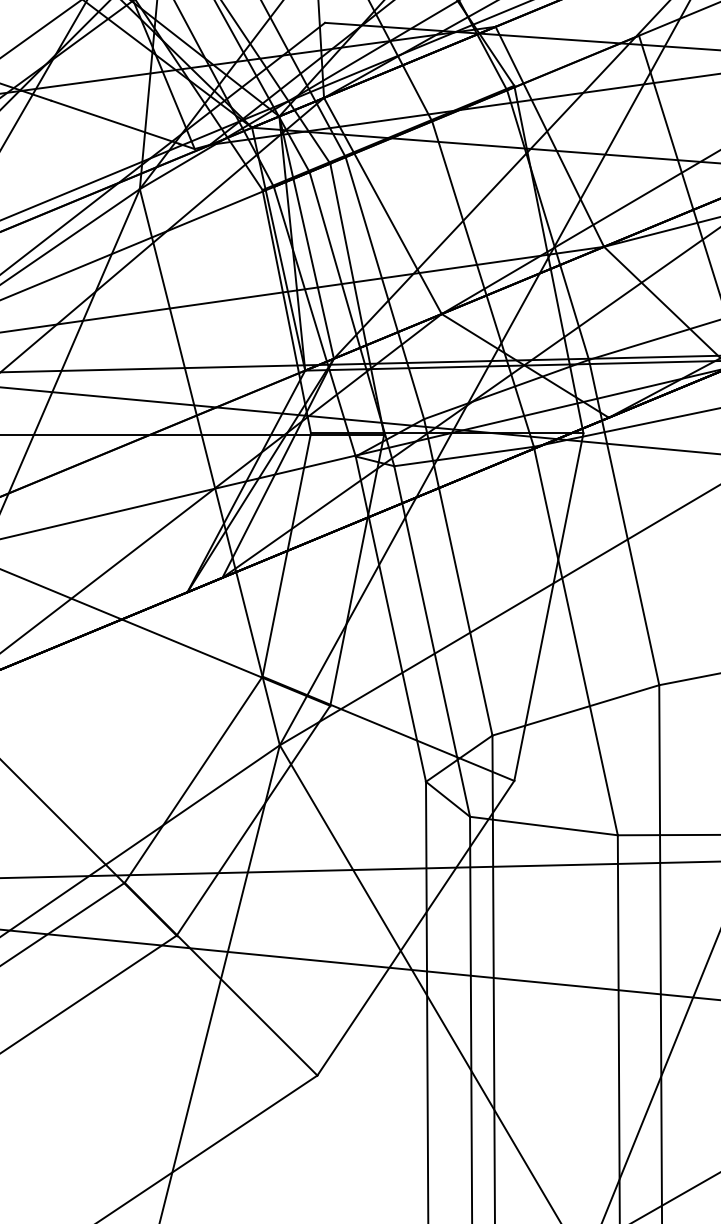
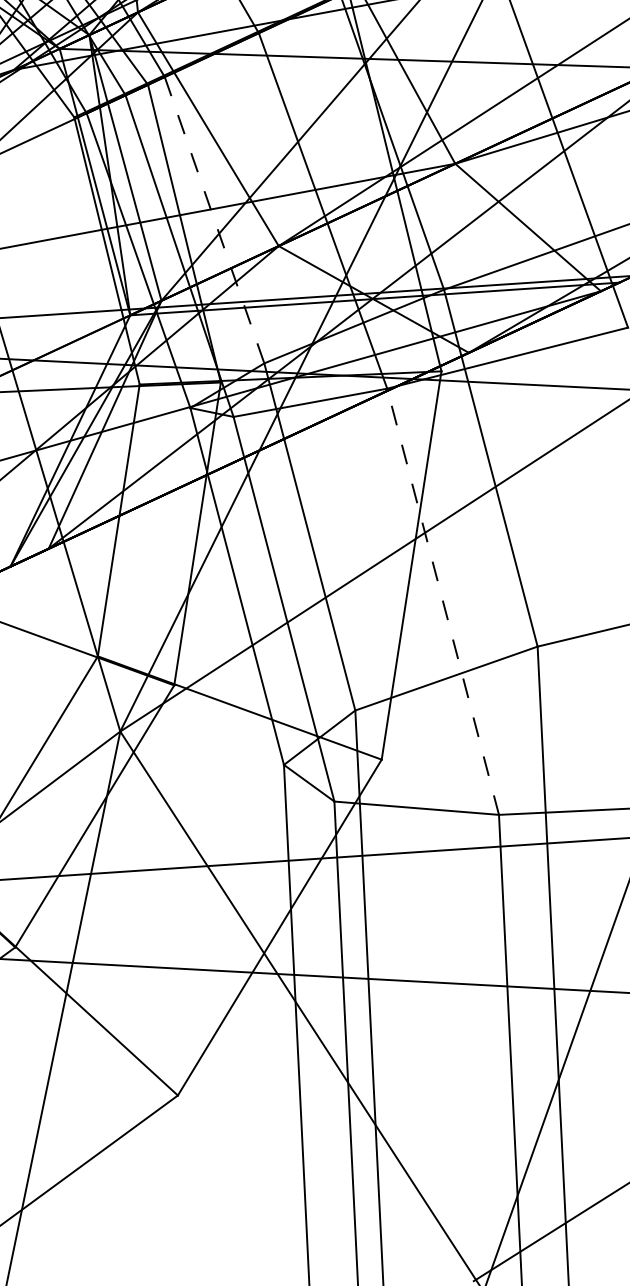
line: (384, 288) -> (214, 220), solid -> dashed
line: (575, 641) -> (442, 602), solid -> dashed

